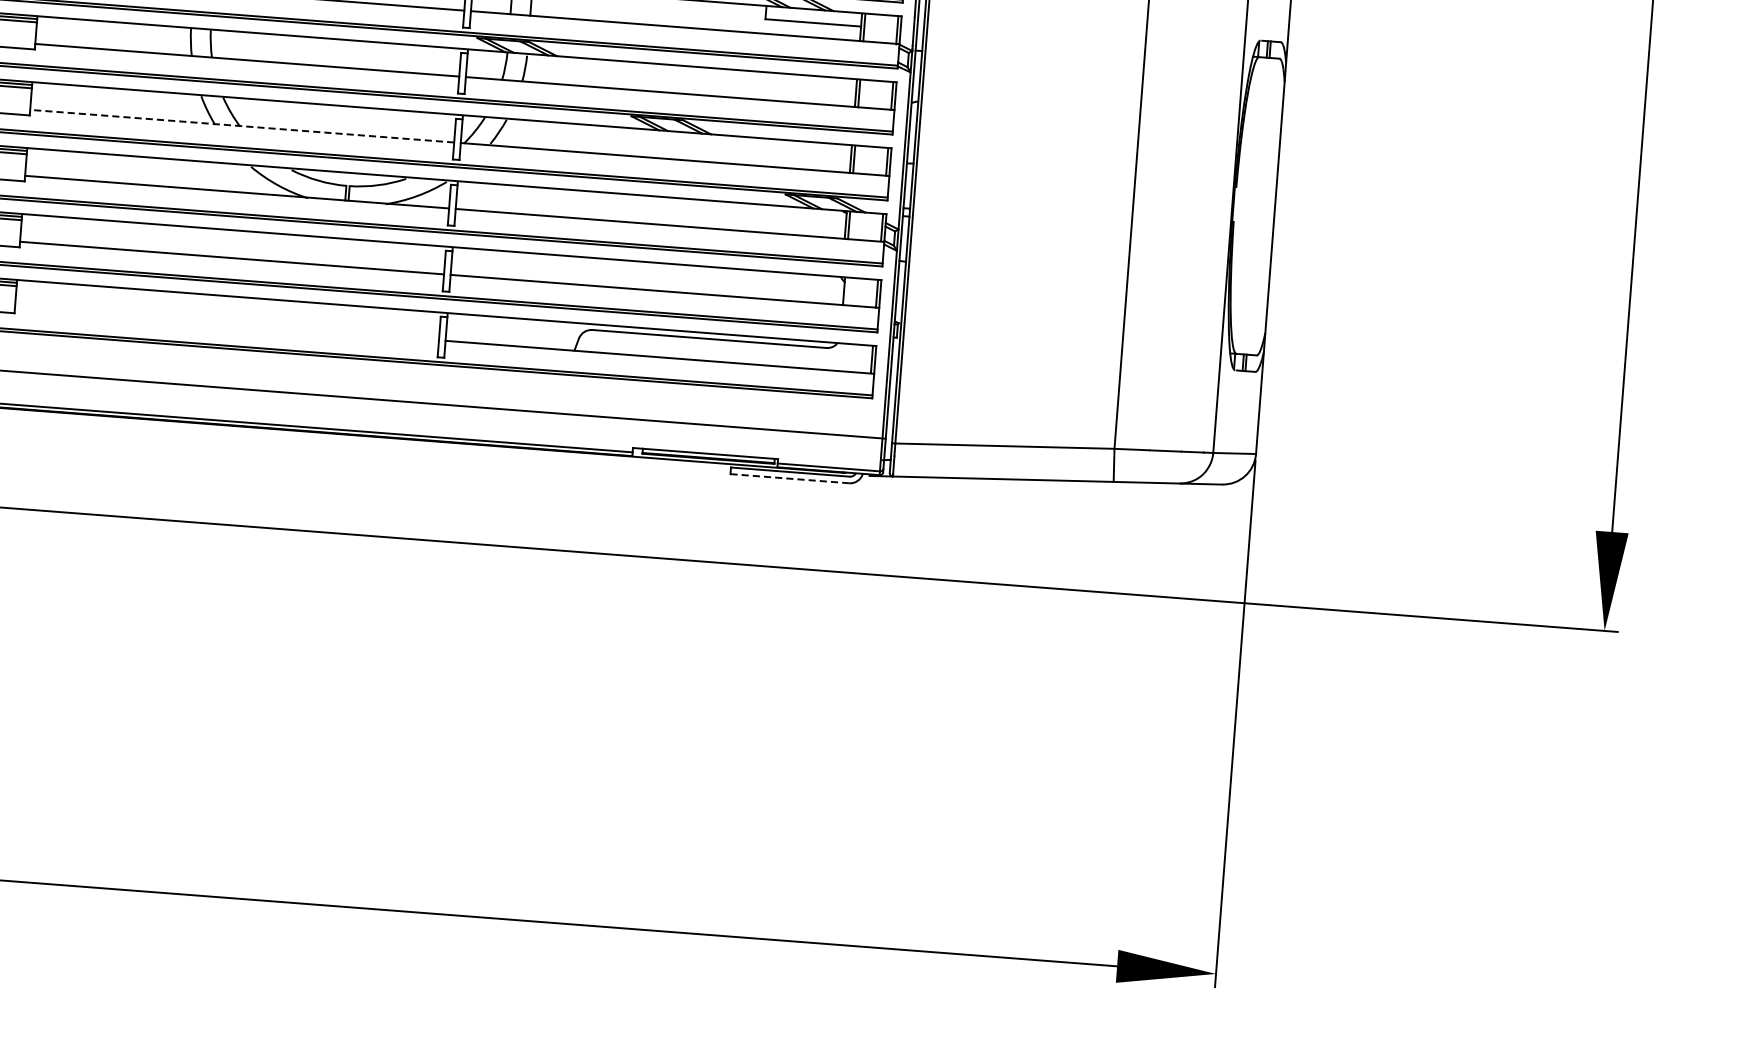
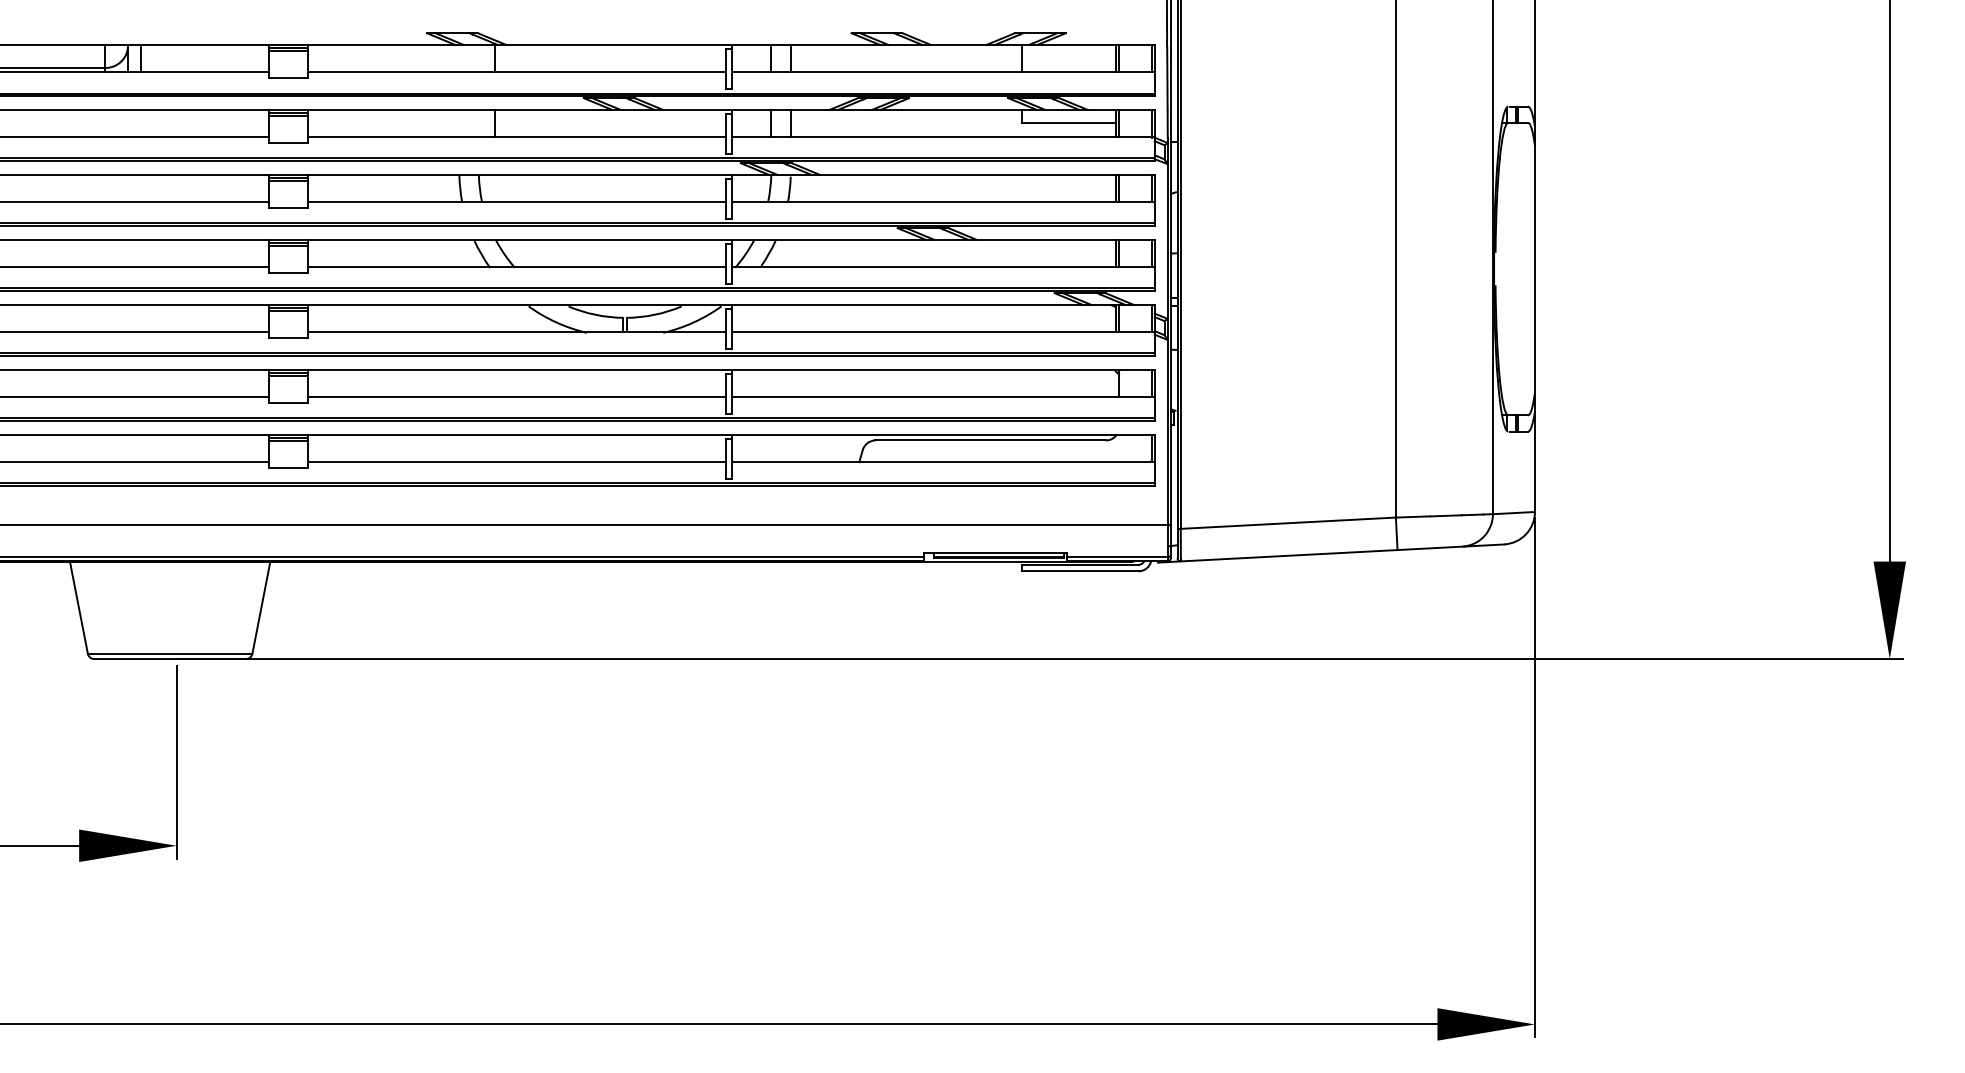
line: (241, 126) -> (516, 267), dashed -> solid
line: (226, 324) -> (516, 462), added
line: (790, 478) -> (1080, 571), dashed -> solid

